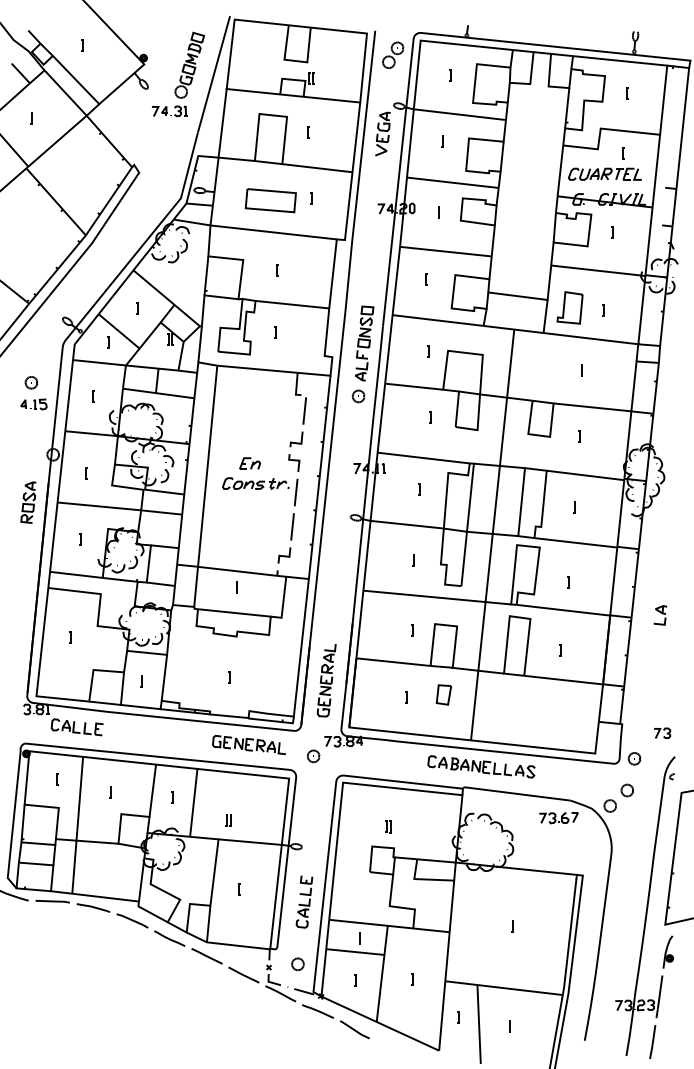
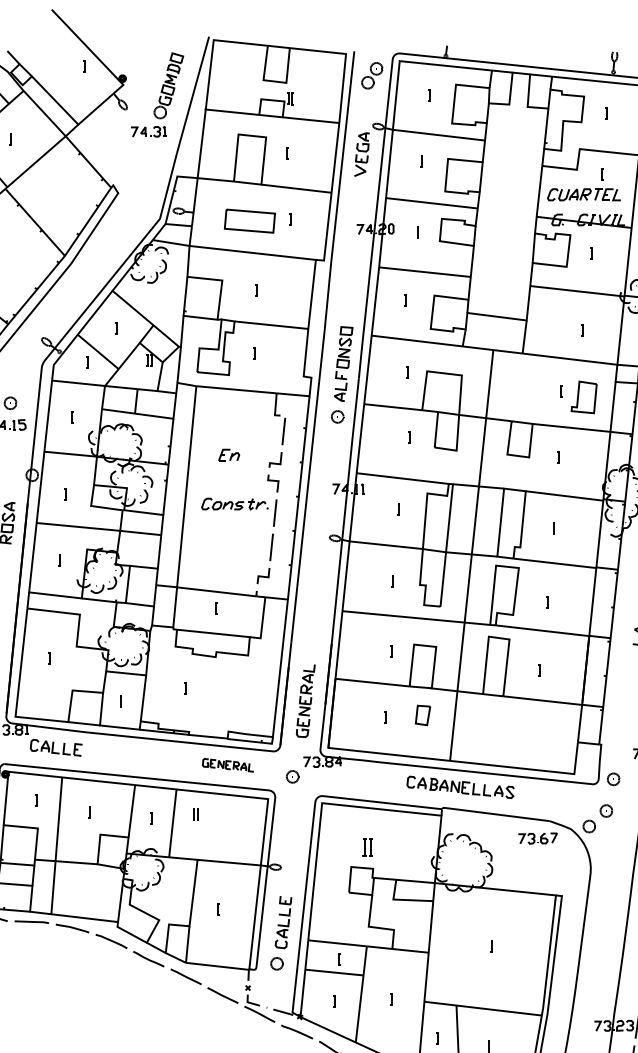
line: (82, 45) -> (84, 66), moved
part: (569, 307) -> (583, 397), moved
part: (249, 463) -> (228, 455), moved
line: (229, 677) -> (185, 688), moved
part: (248, 744) -> (227, 765), size x0.7
part: (228, 820) -> (195, 814), moved
part: (388, 826) -> (367, 847), size x1.6
part: (297, 964) -> (276, 964), moved

